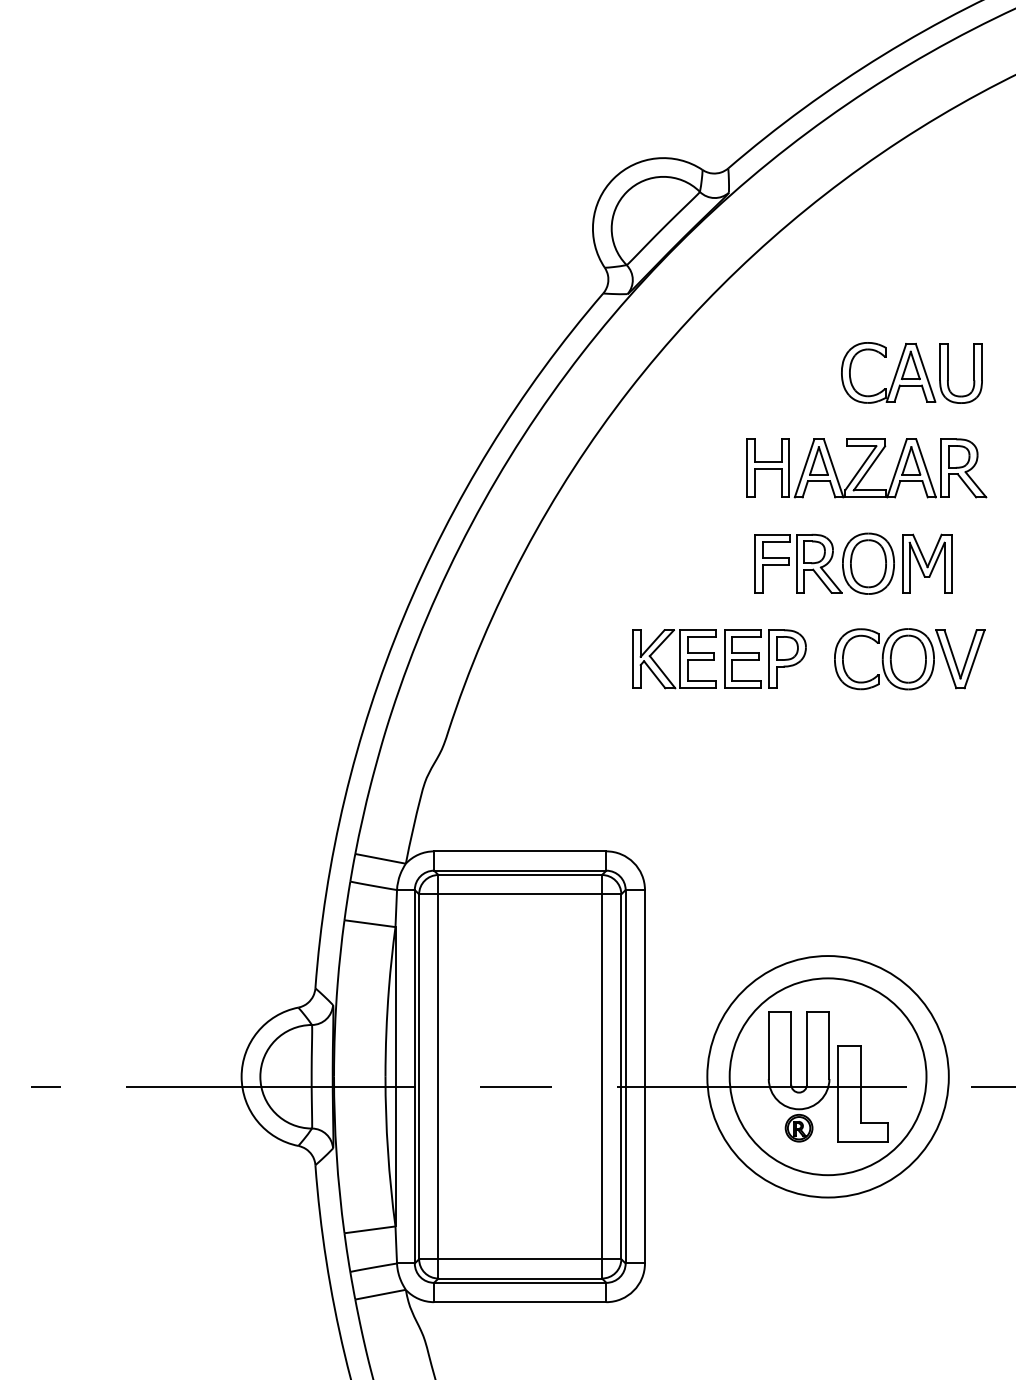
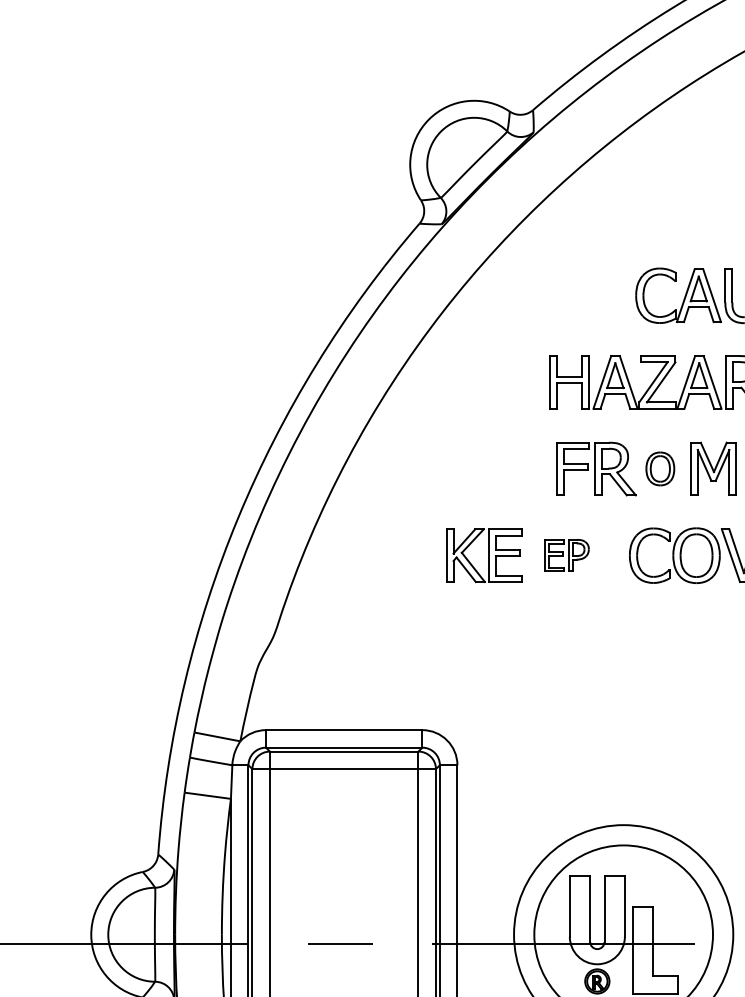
part: (868, 563) -> (660, 468), size x0.6
part: (765, 658) -> (566, 555), size x0.6

